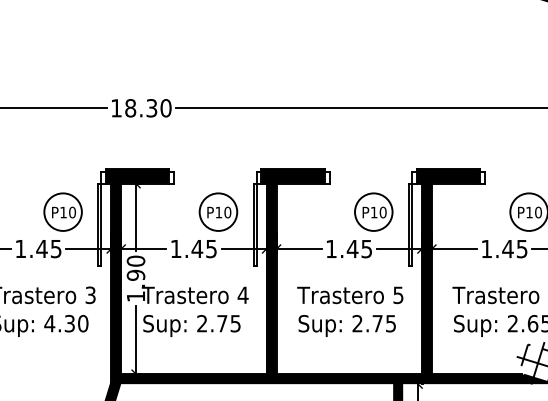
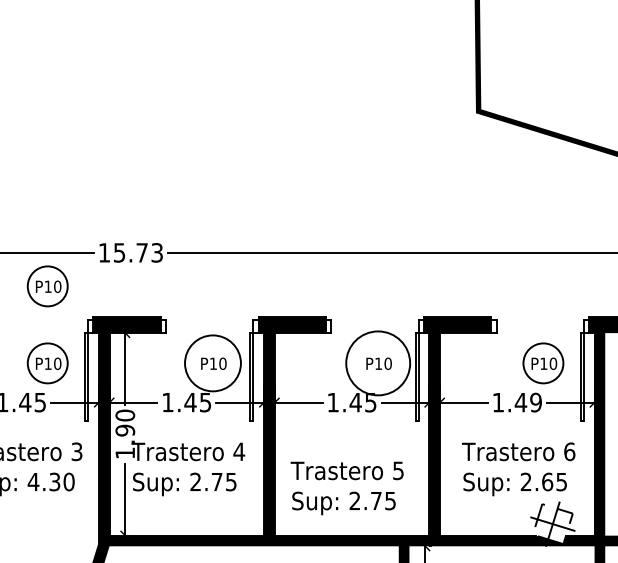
text: (148, 107) -> (138, 252), 18.30 -> 15.73
part: (62, 139) -> (47, 286), added
circle: (218, 212) -> (212, 363), size x1.4
circle: (374, 212) -> (378, 363), size x1.6
text: (521, 248) -> (535, 402), 1.45 -> 1.49
text: (349, 311) -> (346, 488), moved

